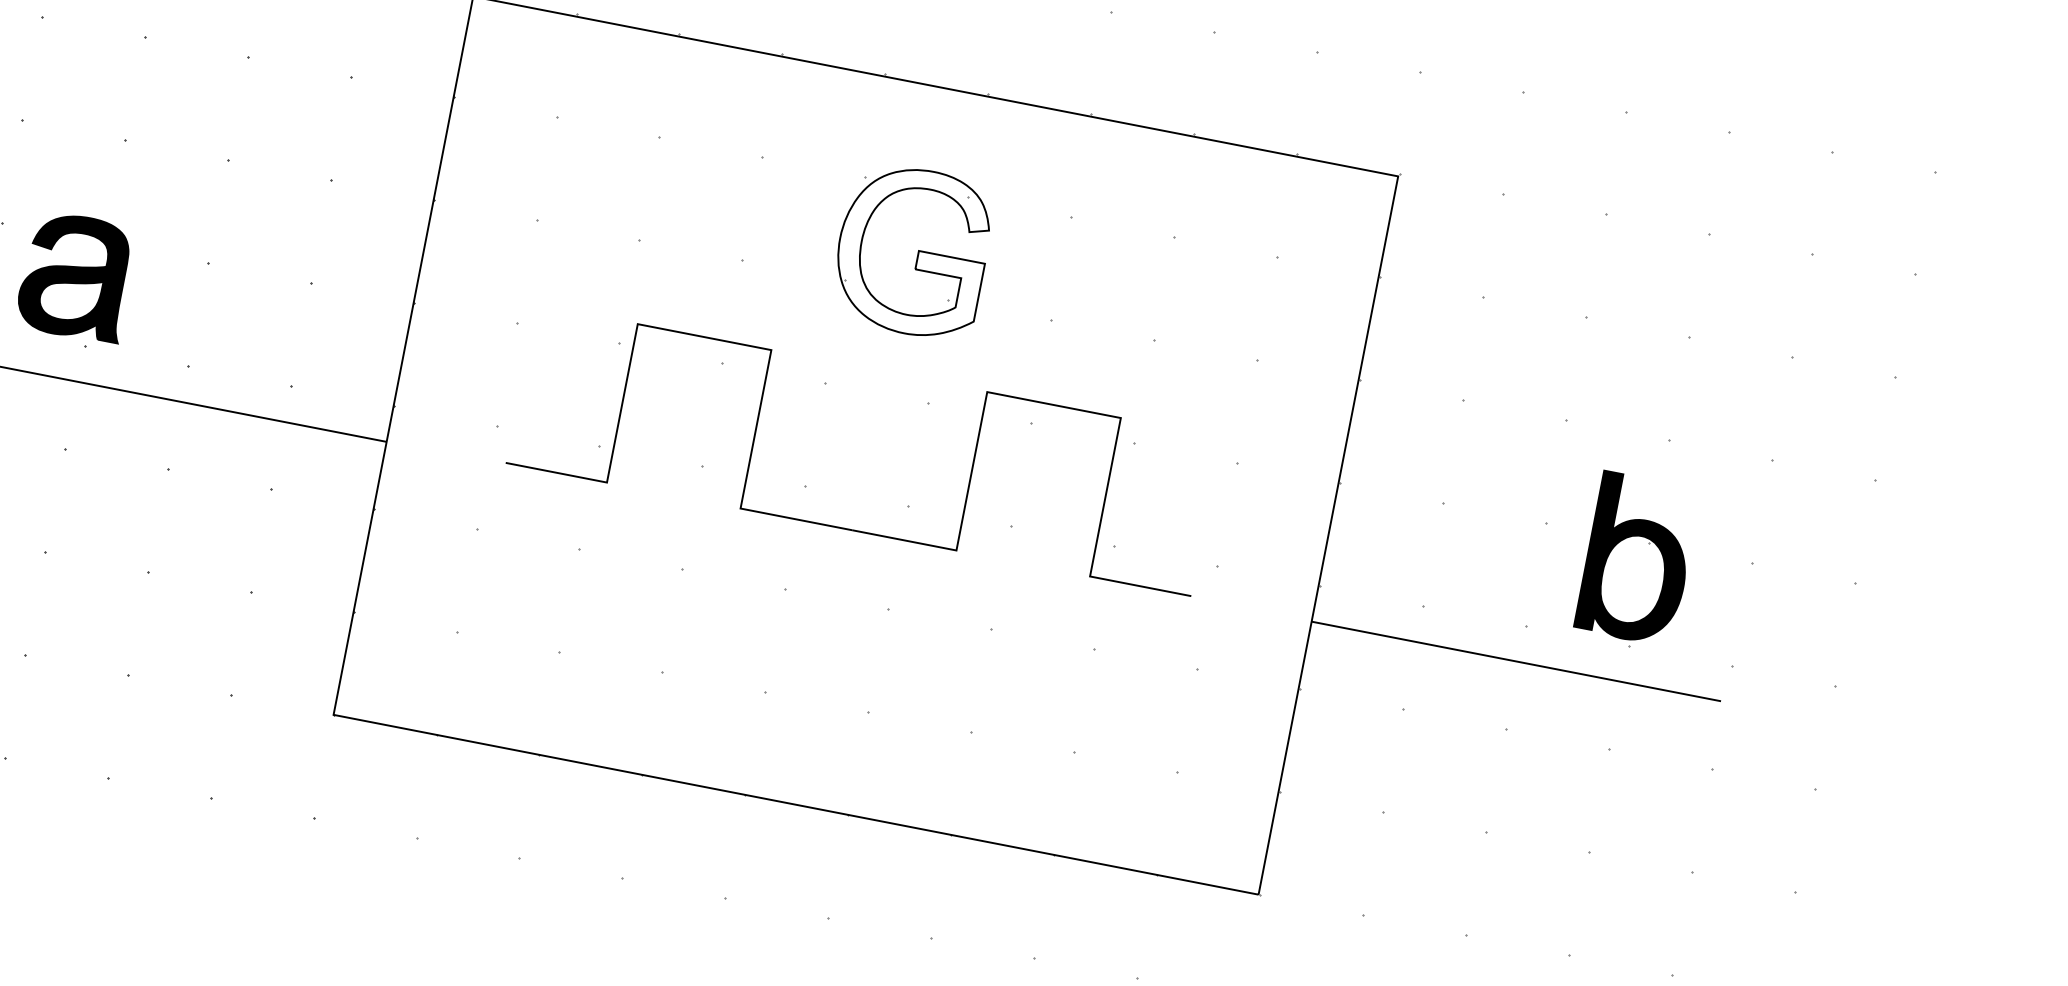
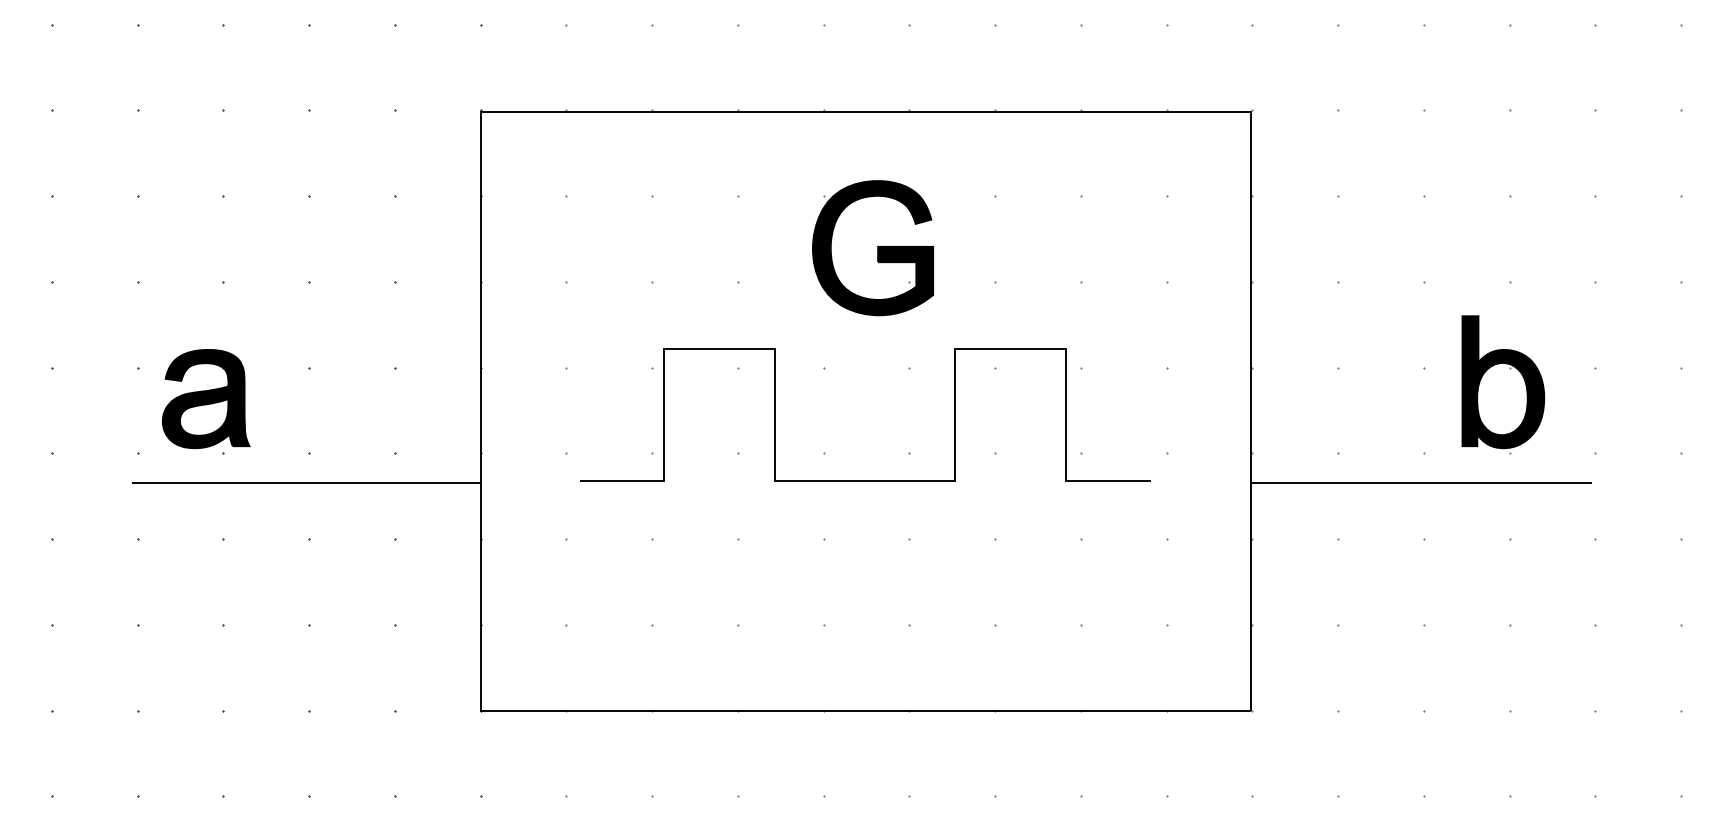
fill: (911, 251) -> (872, 248), added

